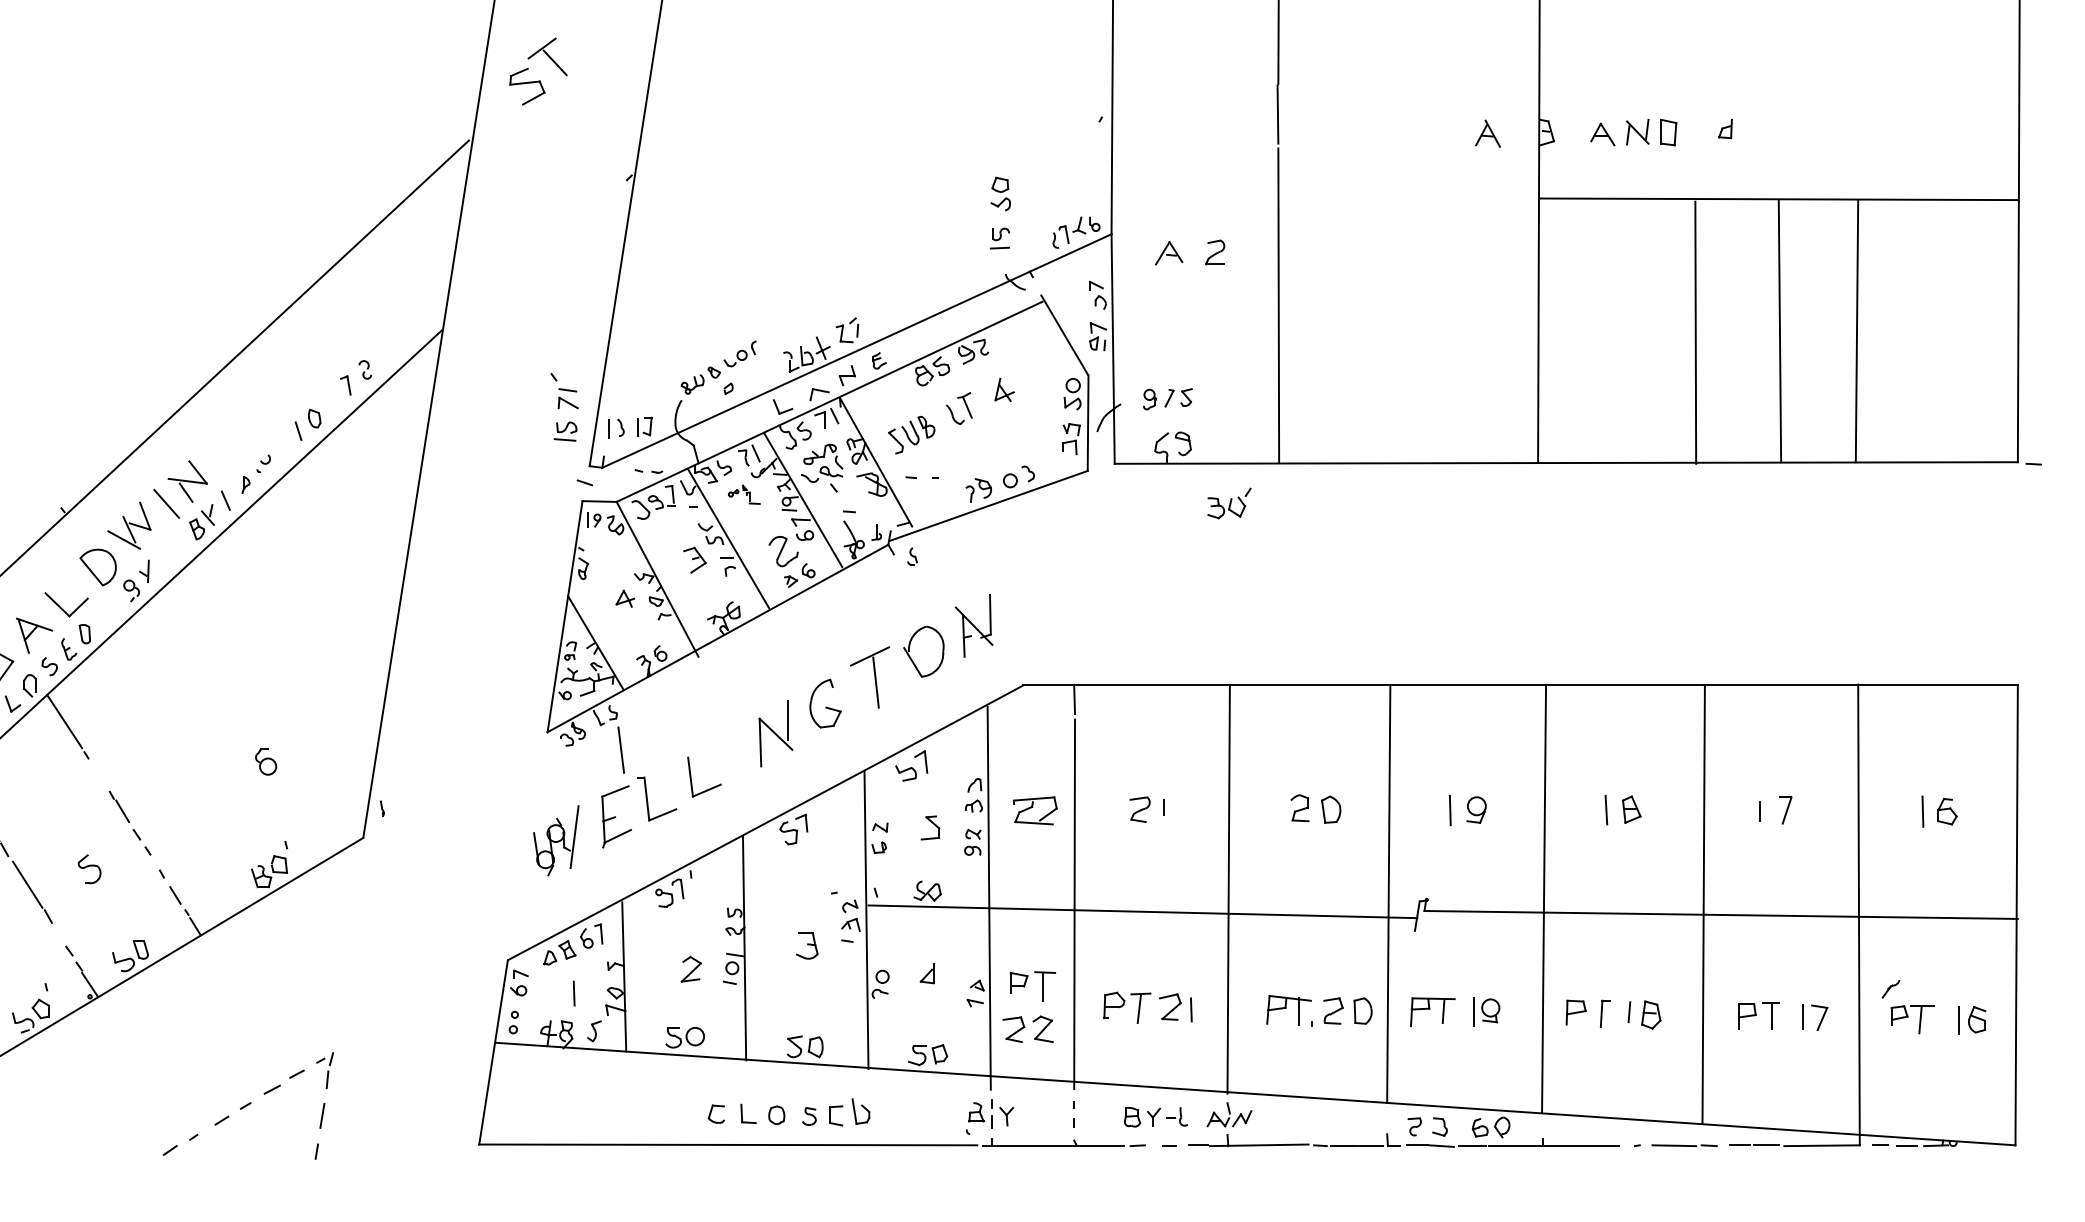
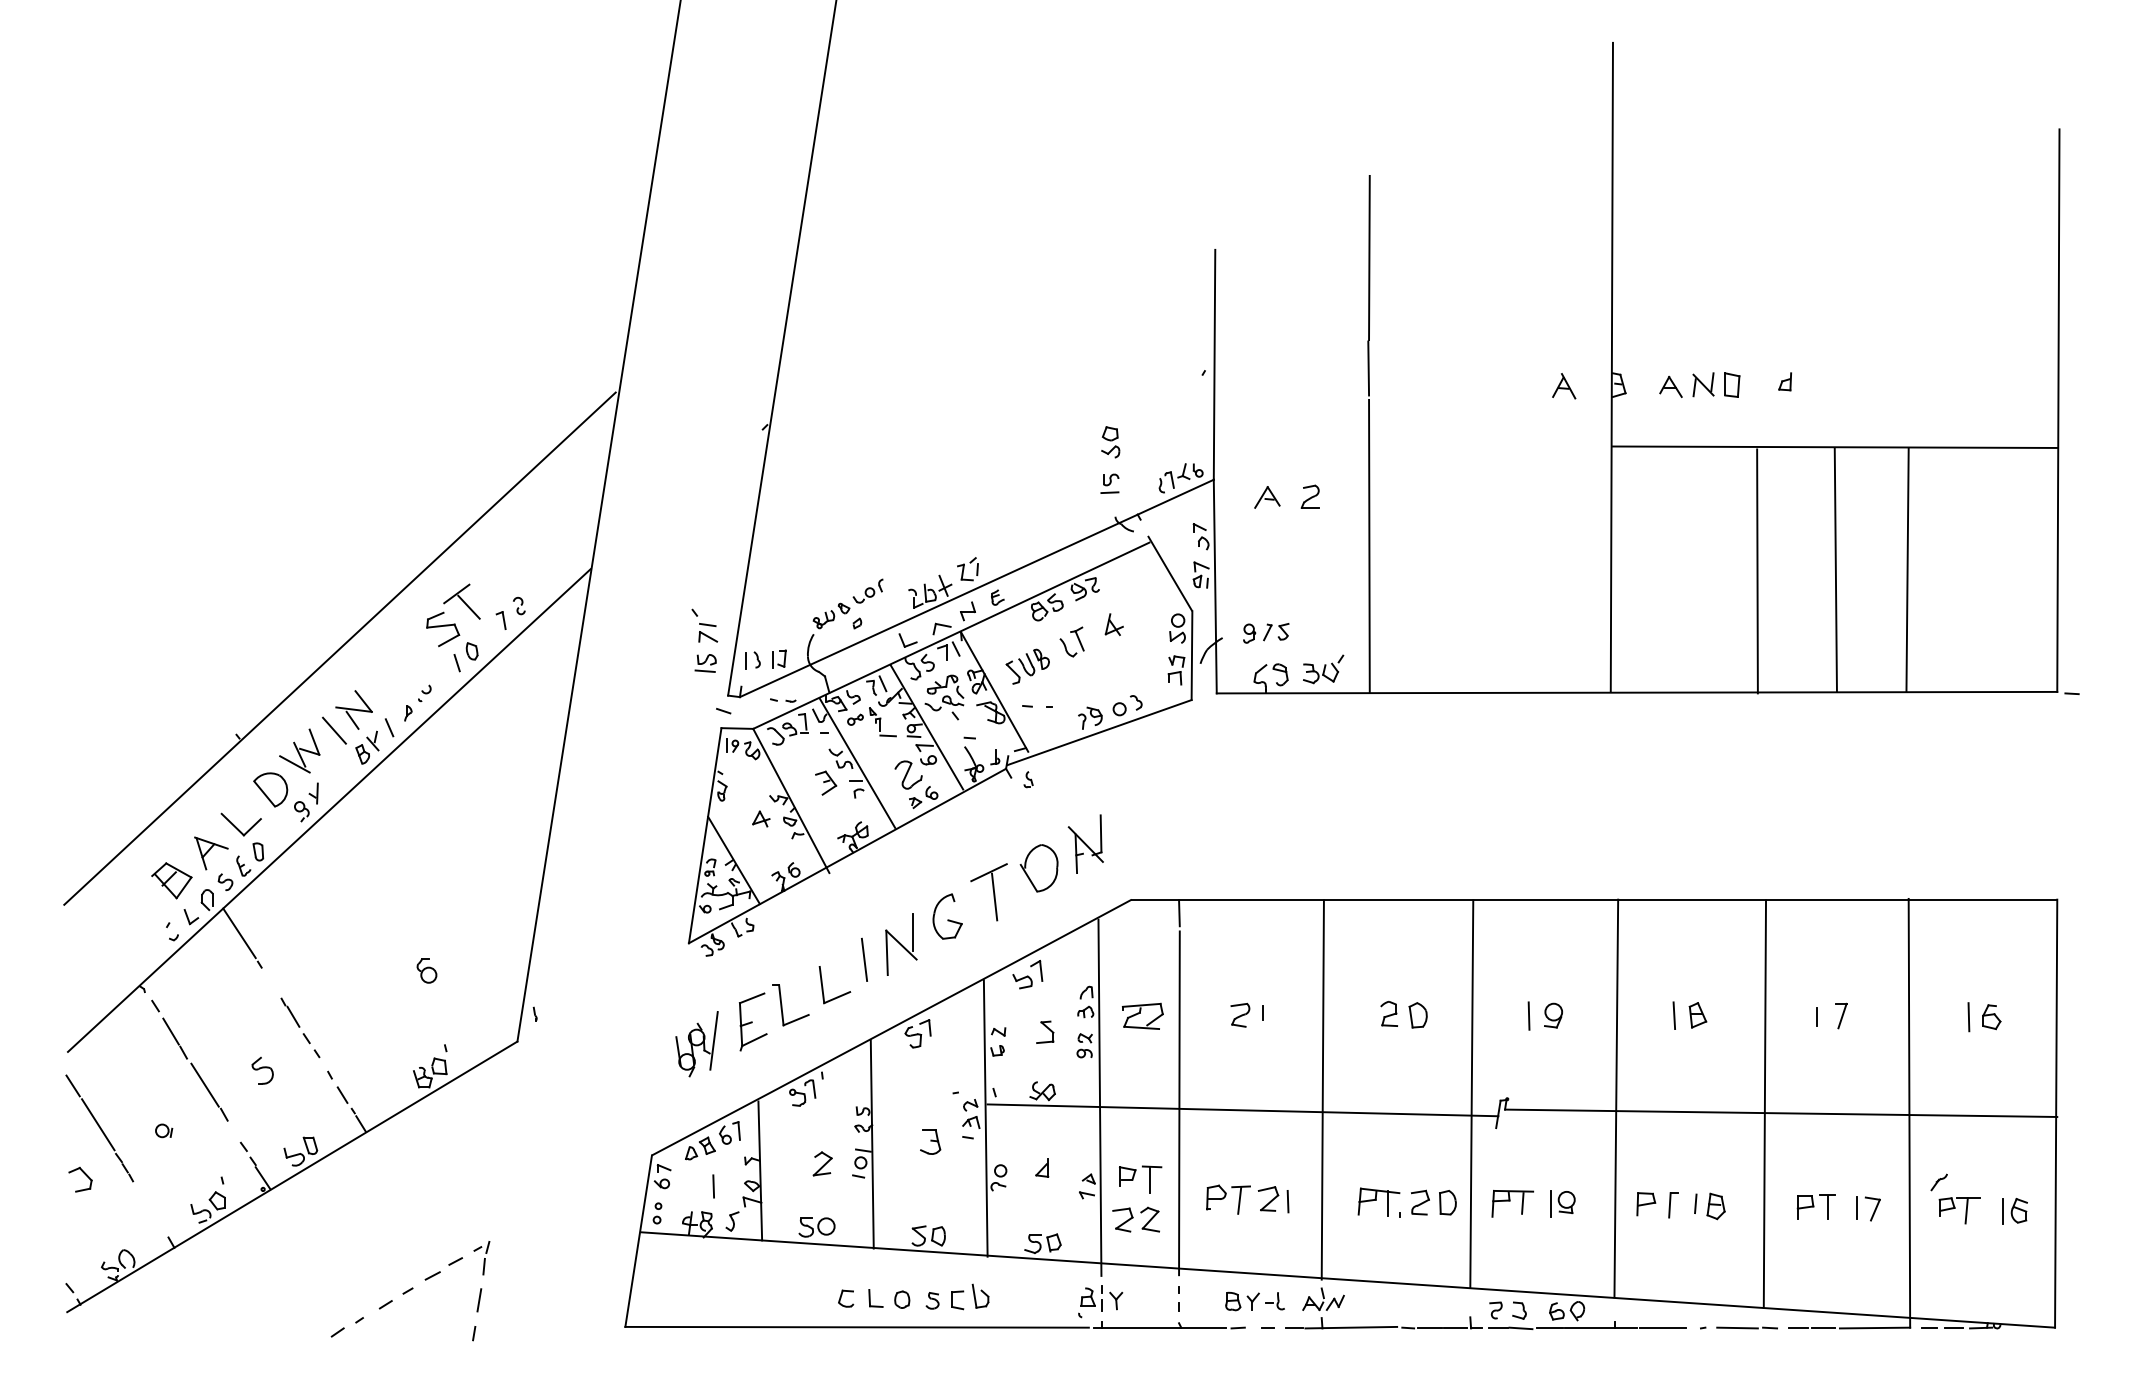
part: (538, 80) -> (453, 623), moved
part: (743, 495) -> (871, 722), size x1.67
part: (1229, 503) -> (1323, 669), moved
line: (621, 749) -> (864, 959), moved

